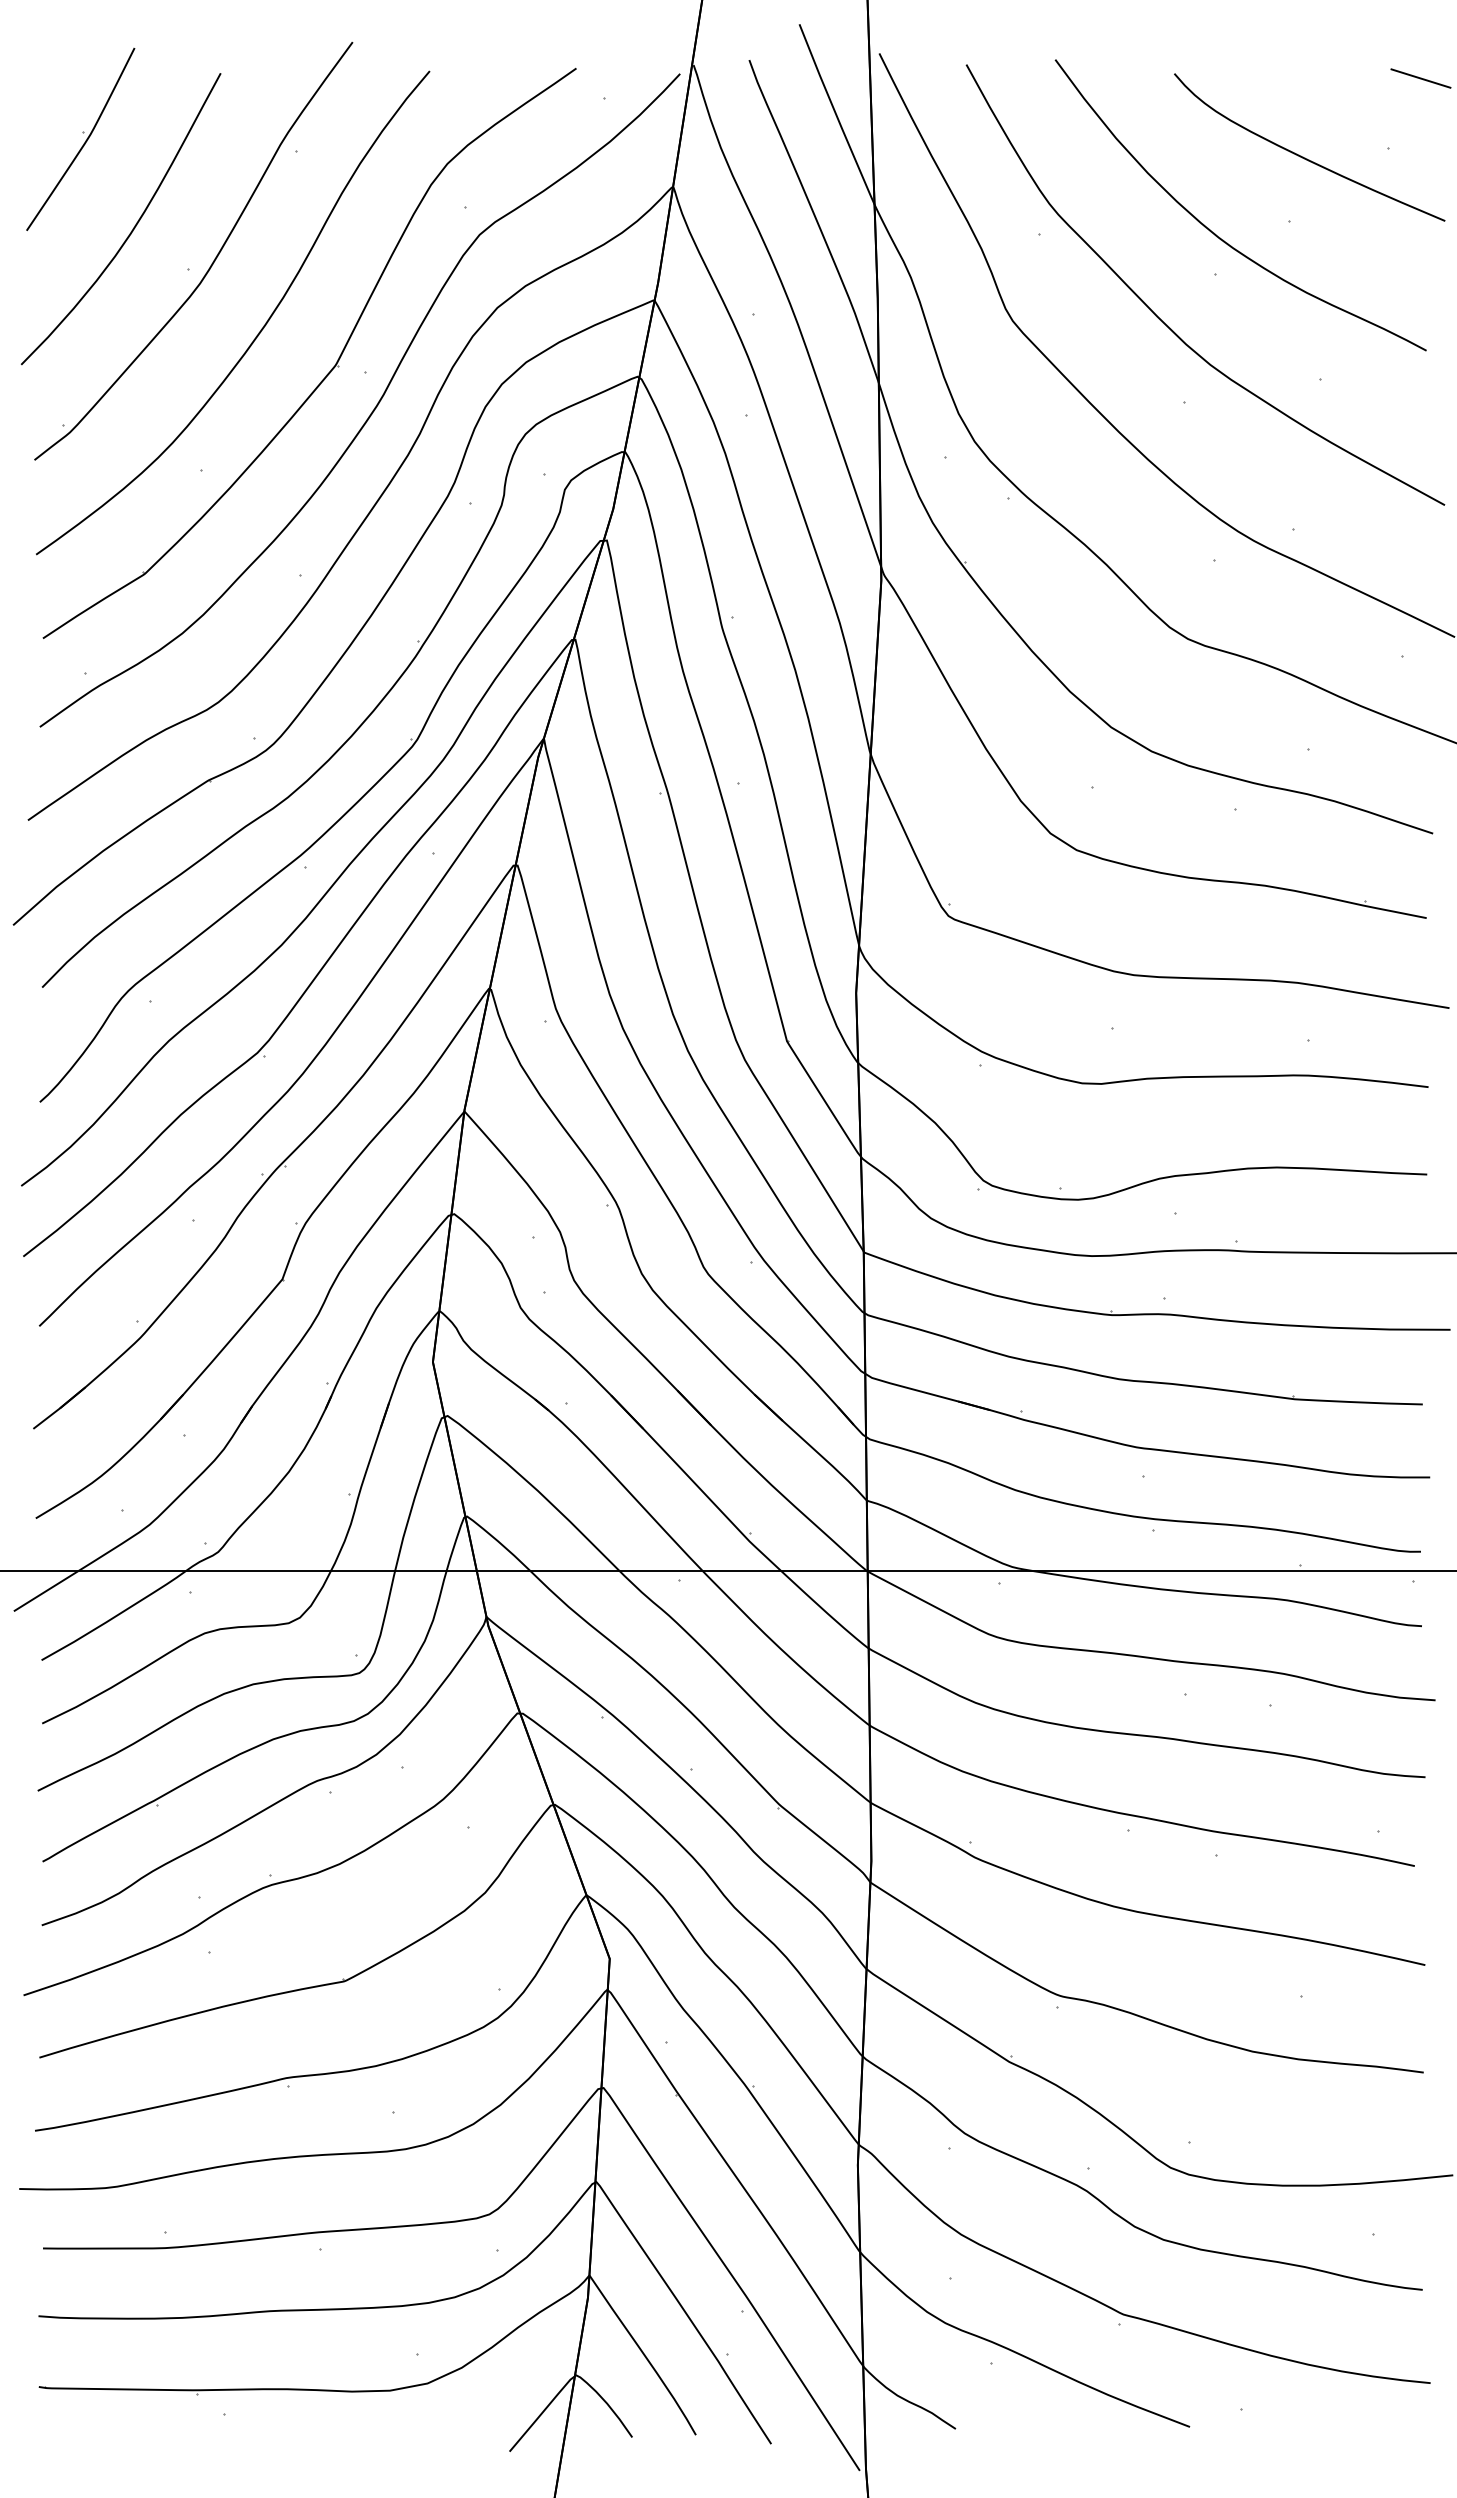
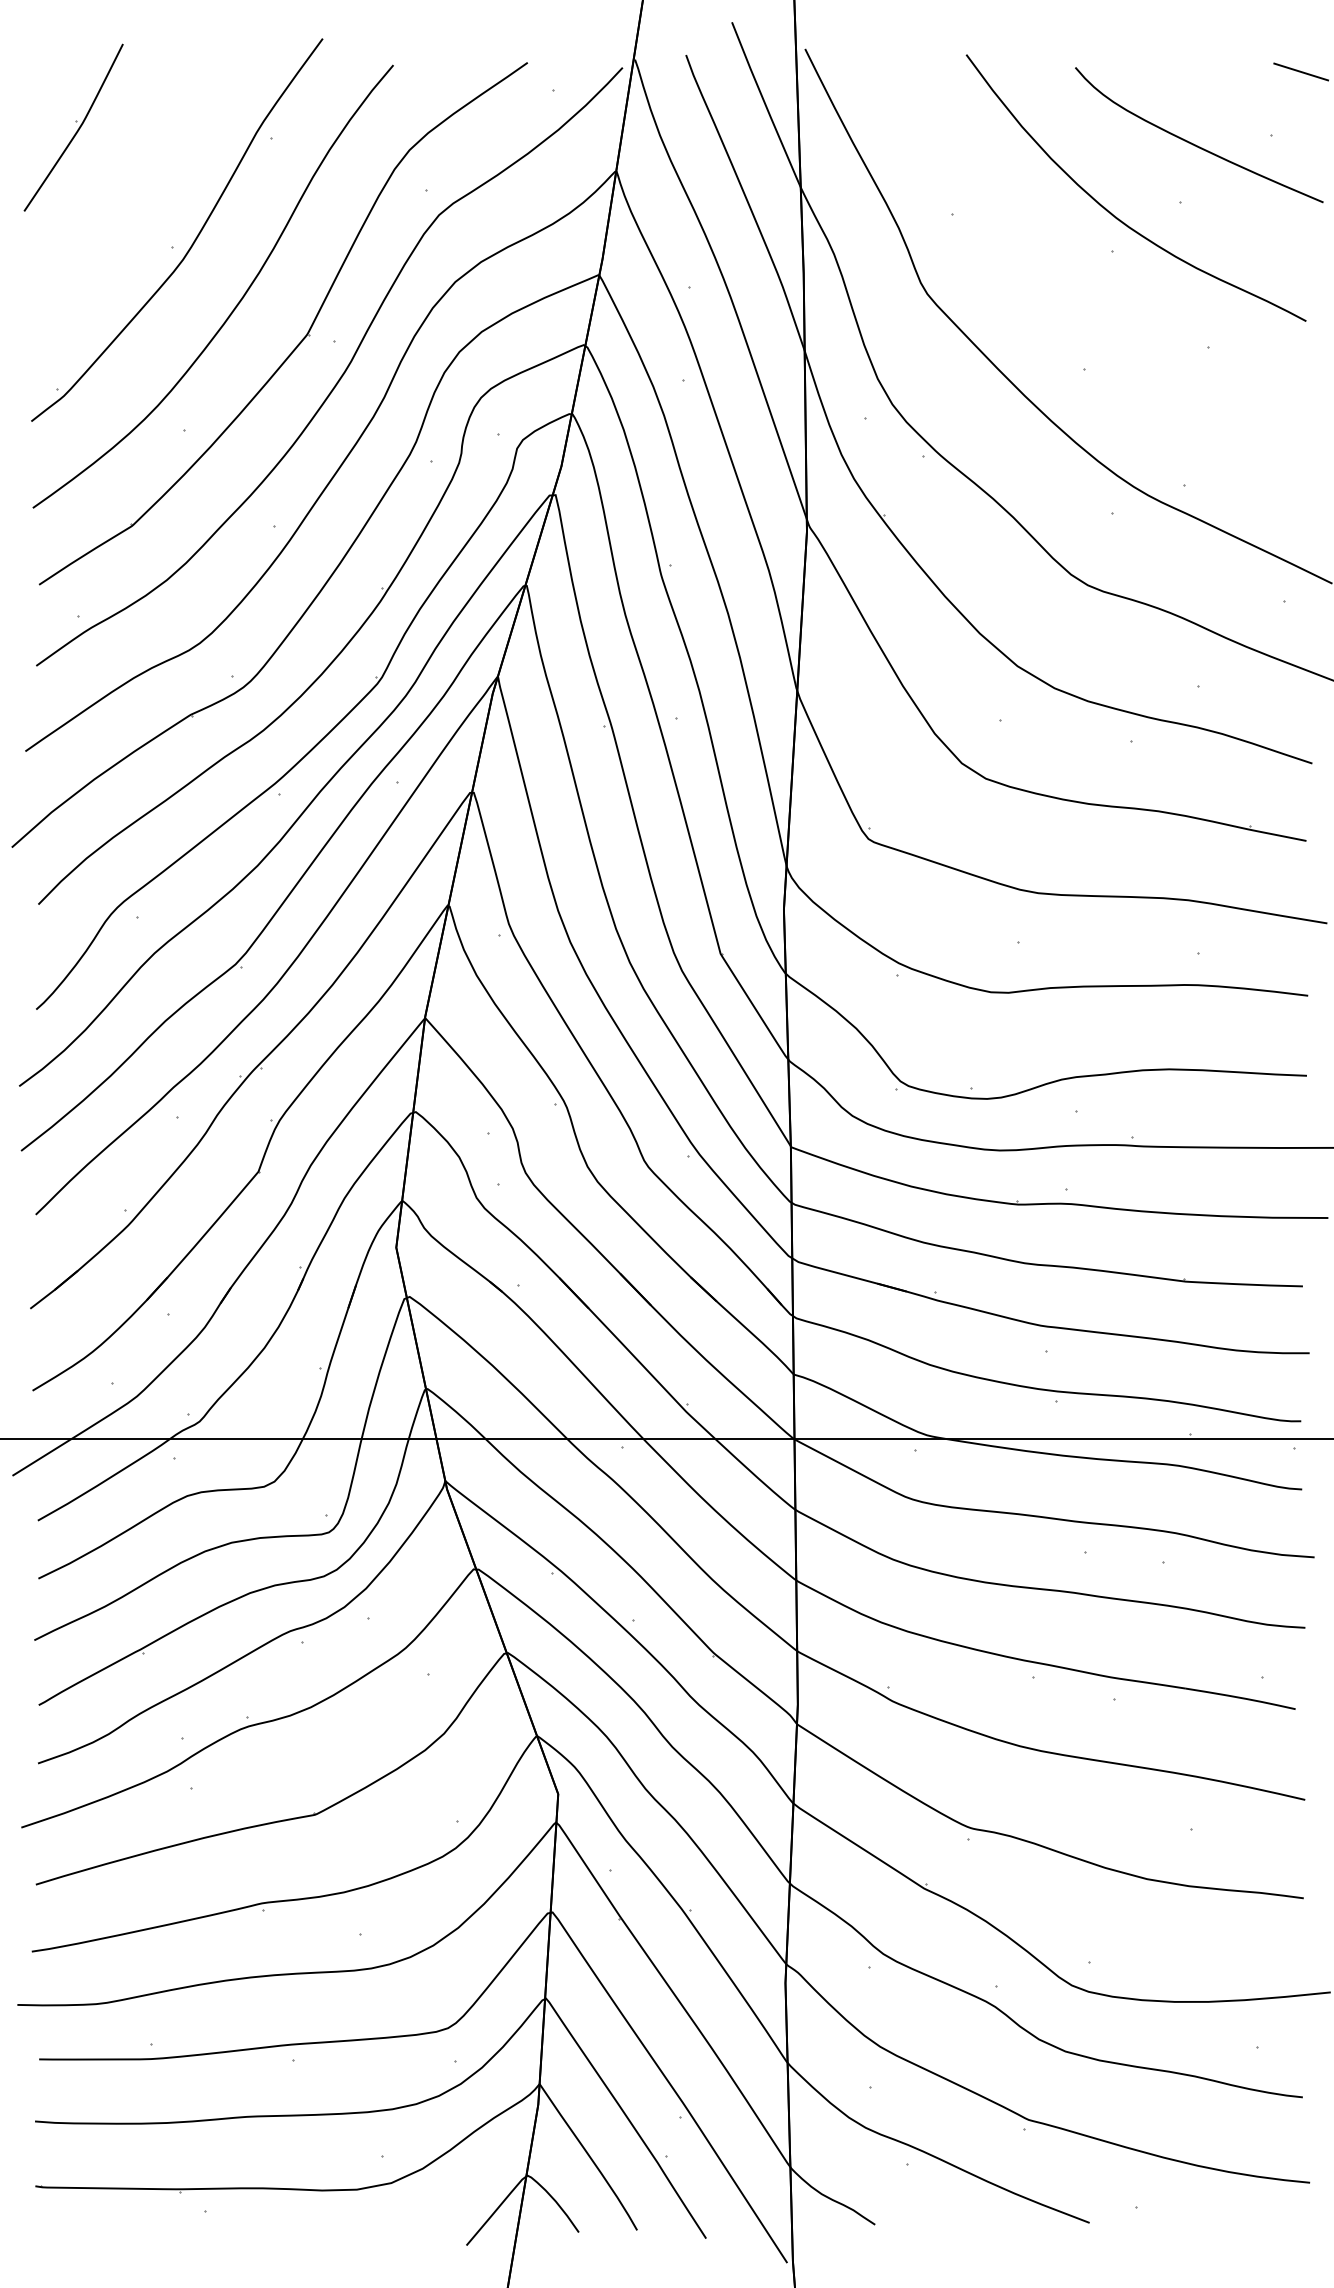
curve: (132, 228) -> (121, 209), removed
curve: (1169, 326) -> (1070, 299), removed

